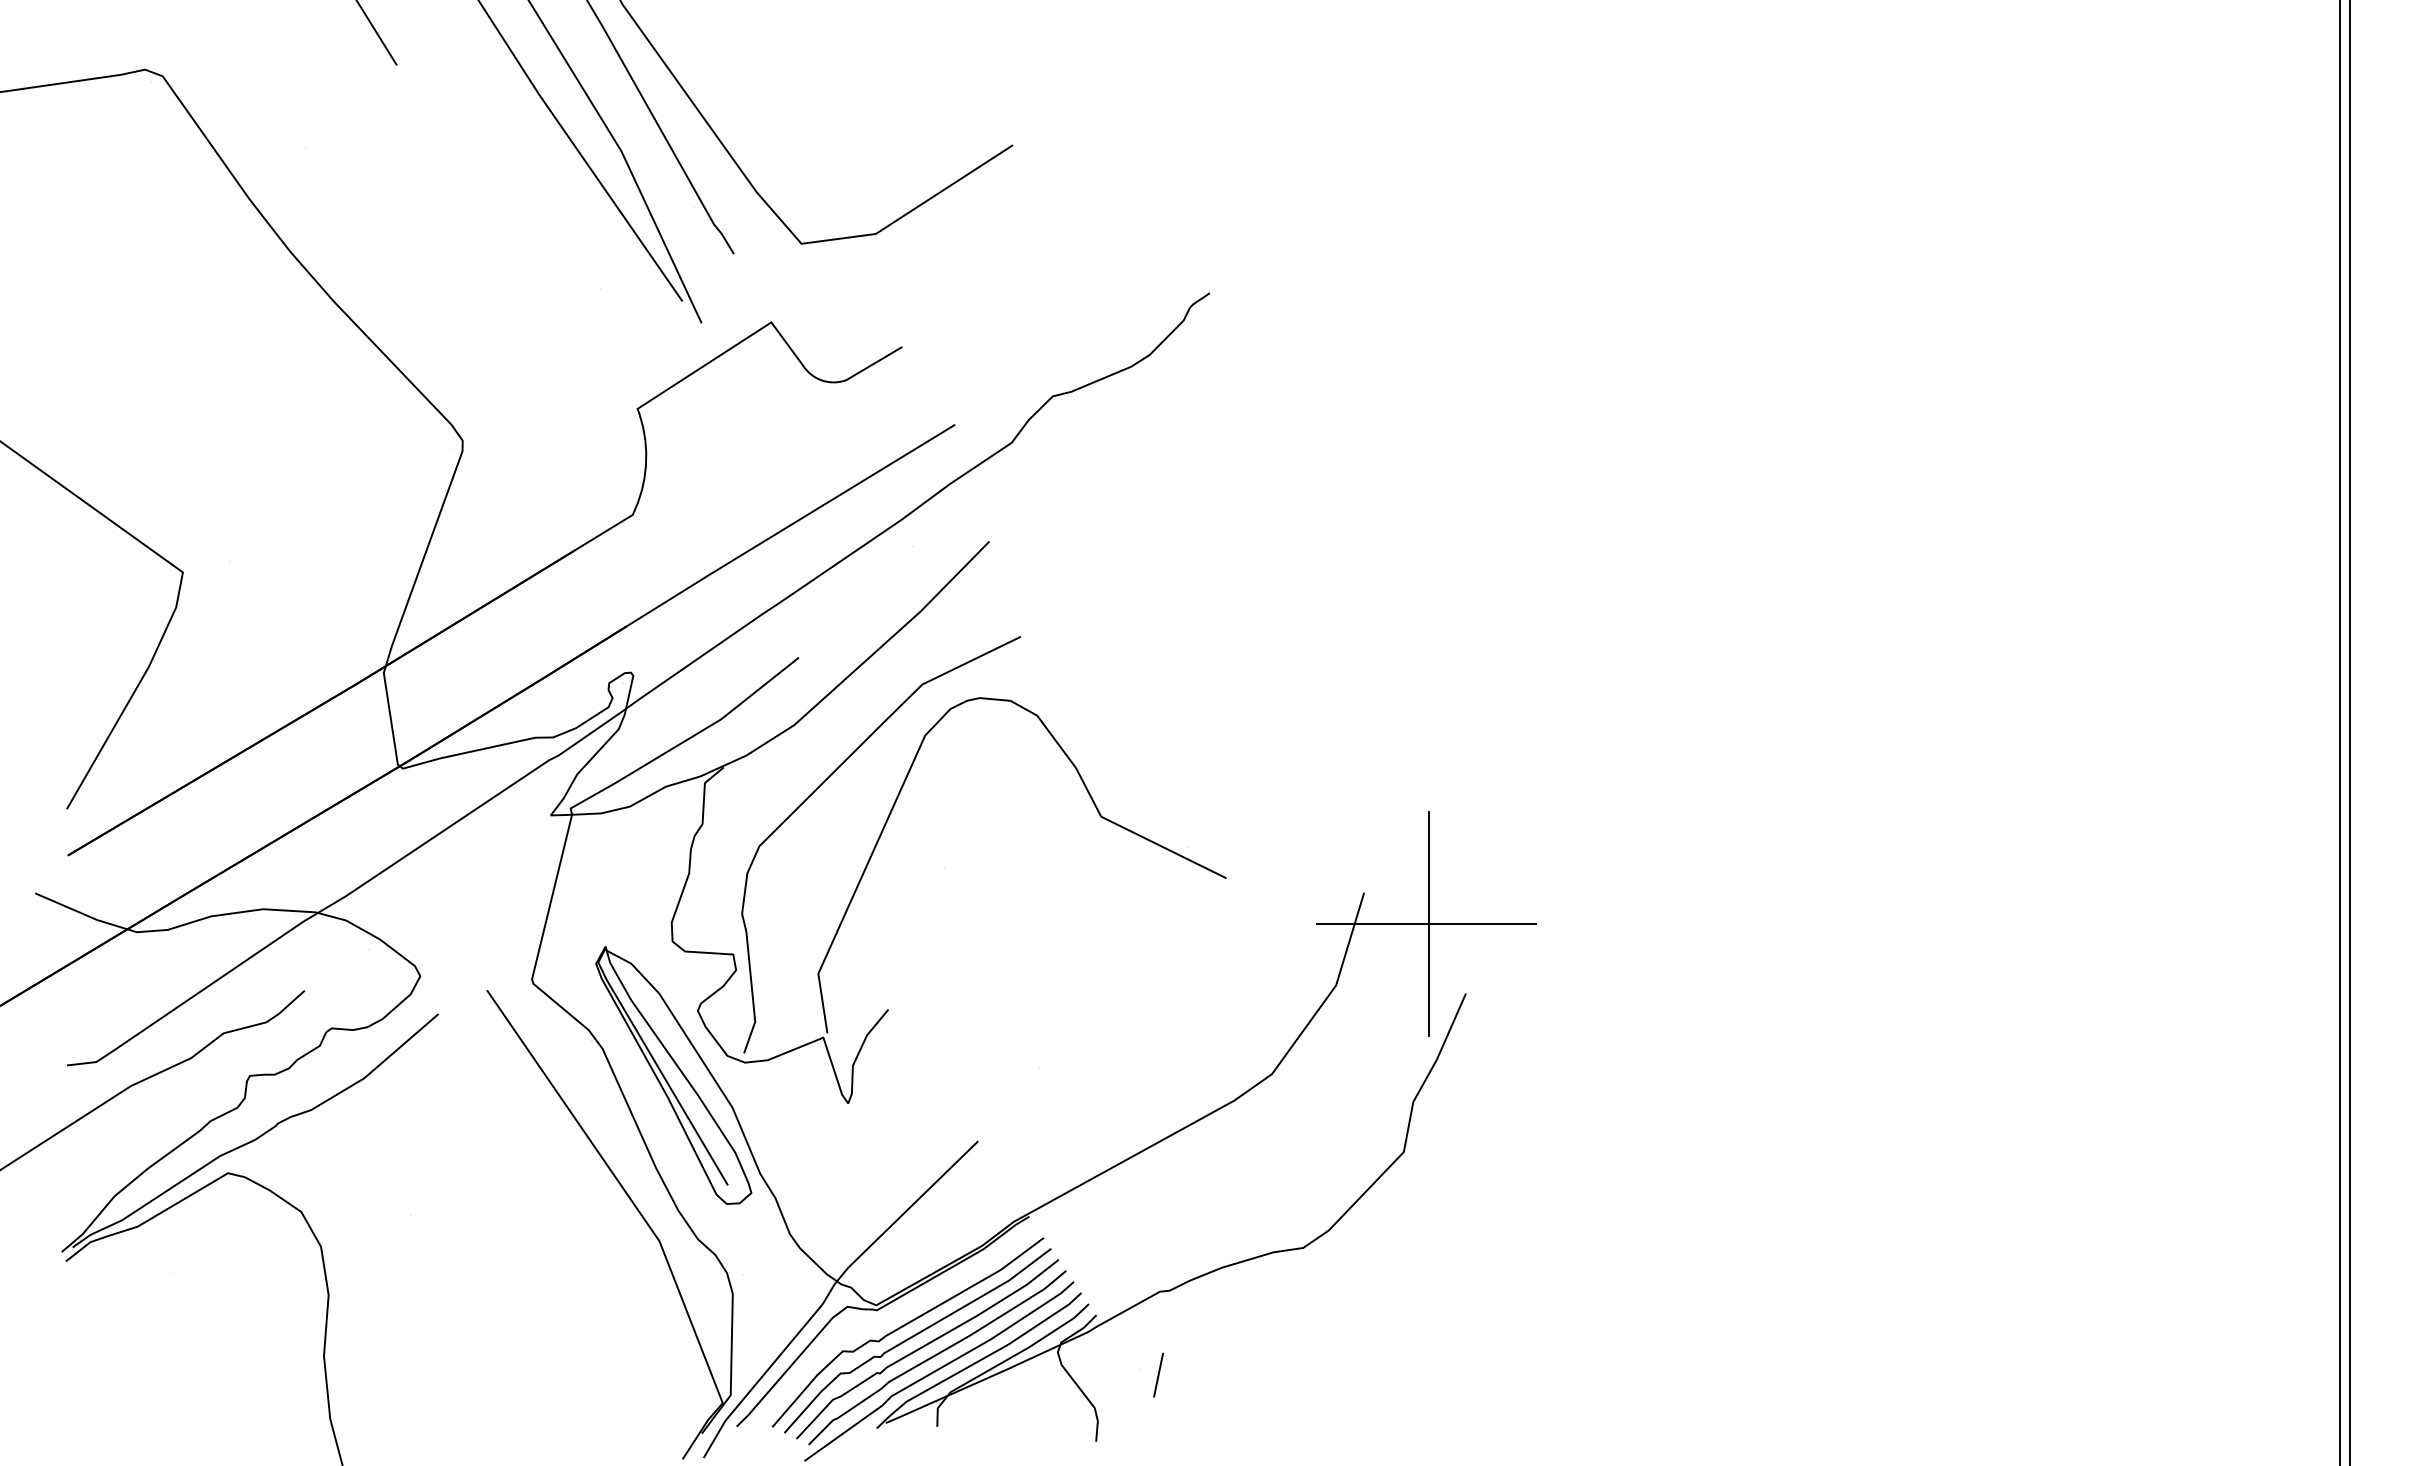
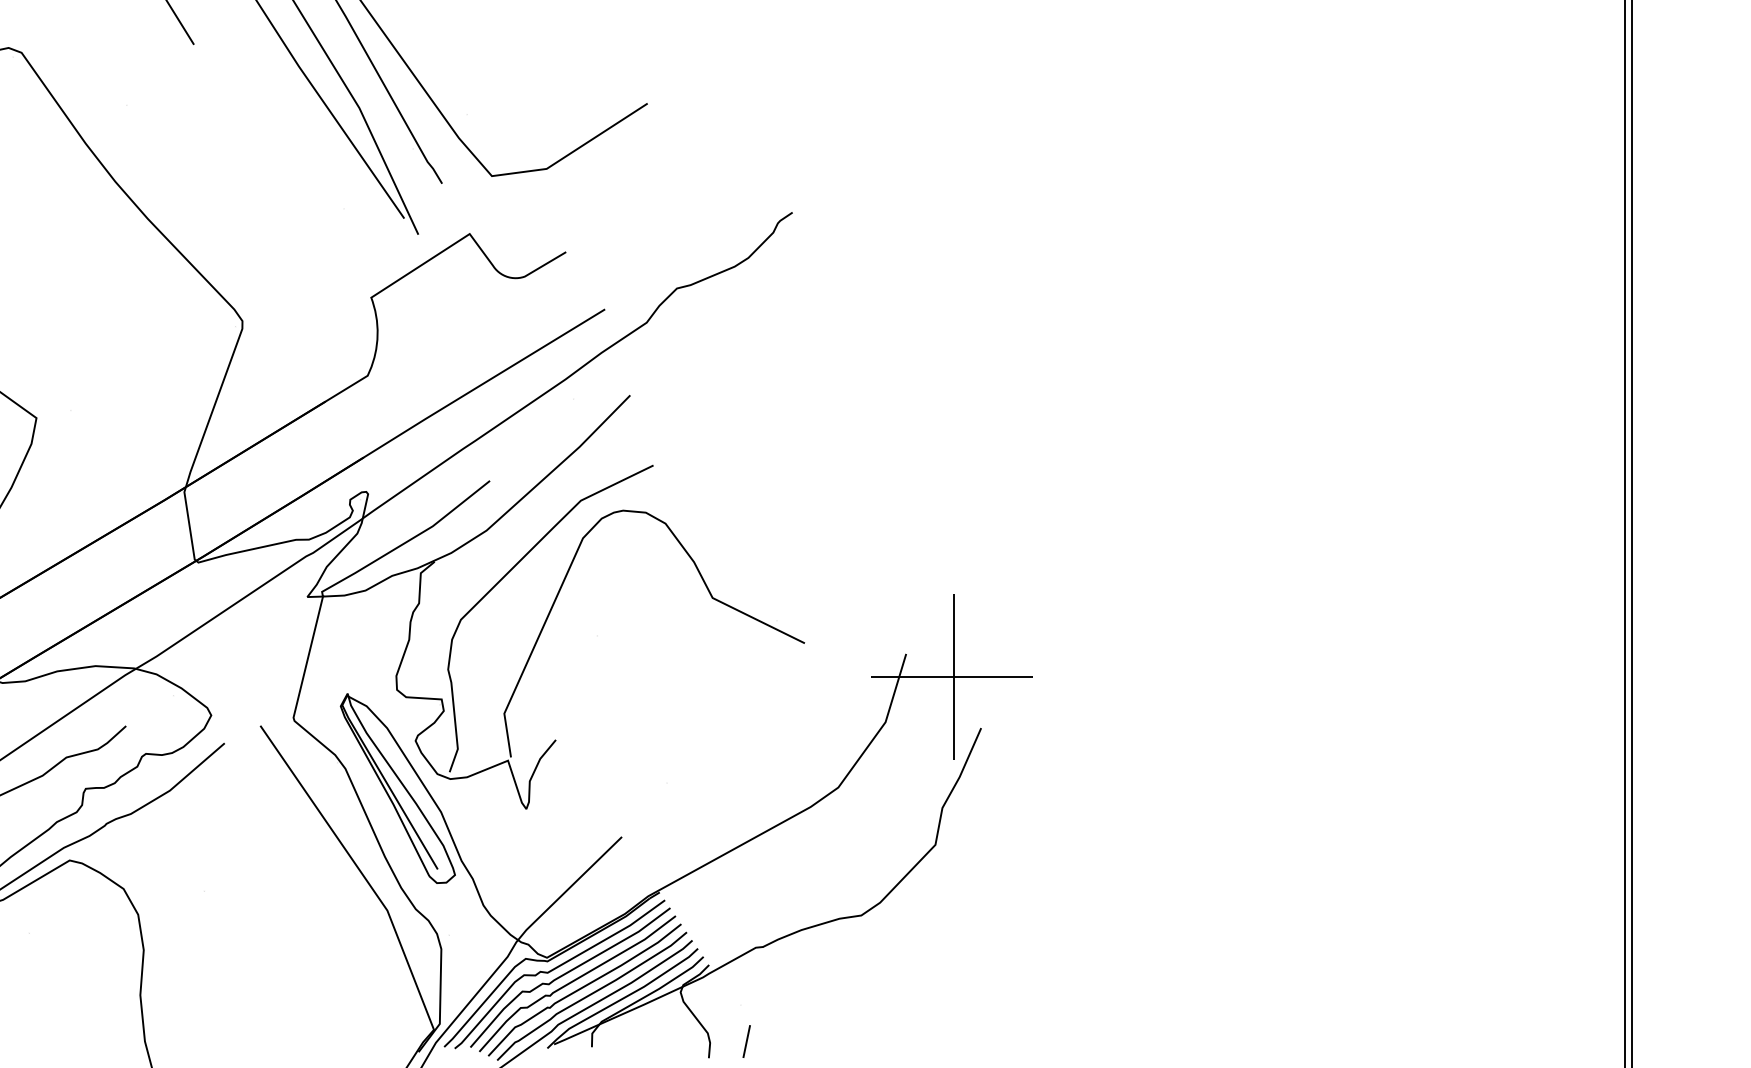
curve: (890, 1319) -> (557, 968), added
line: (1158, 1374) -> (746, 1041), moved

